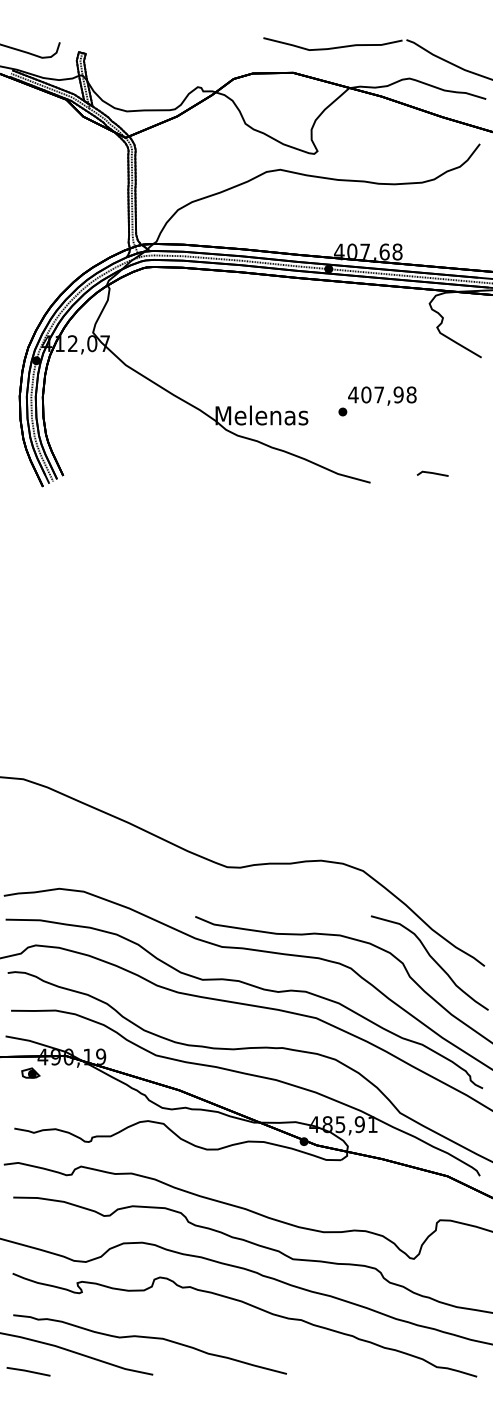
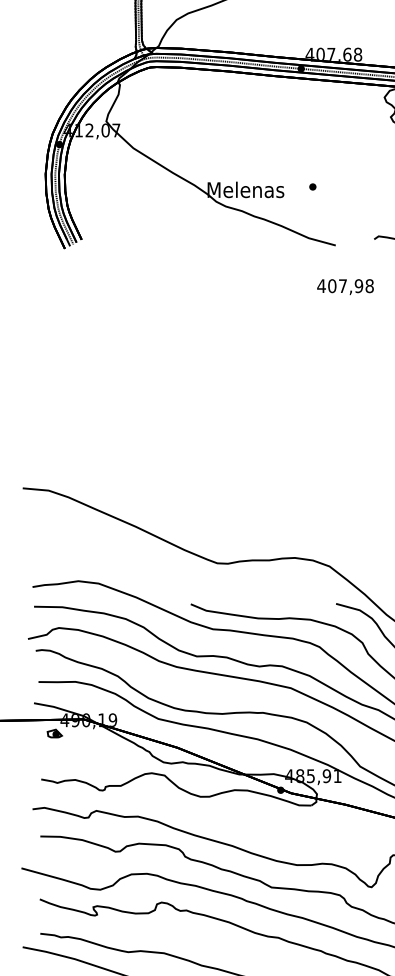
text: (382, 395) -> (345, 286), moved

